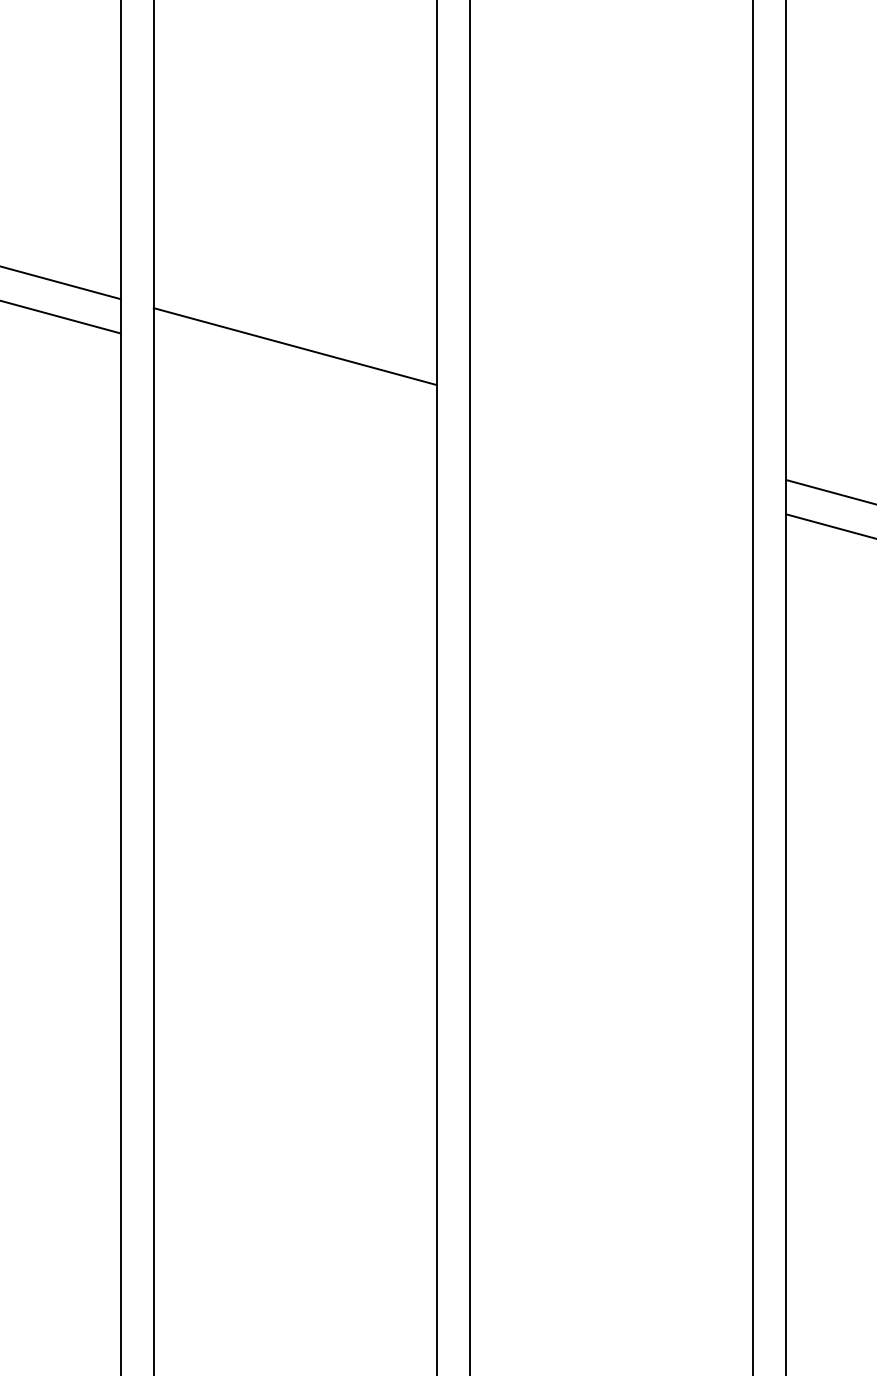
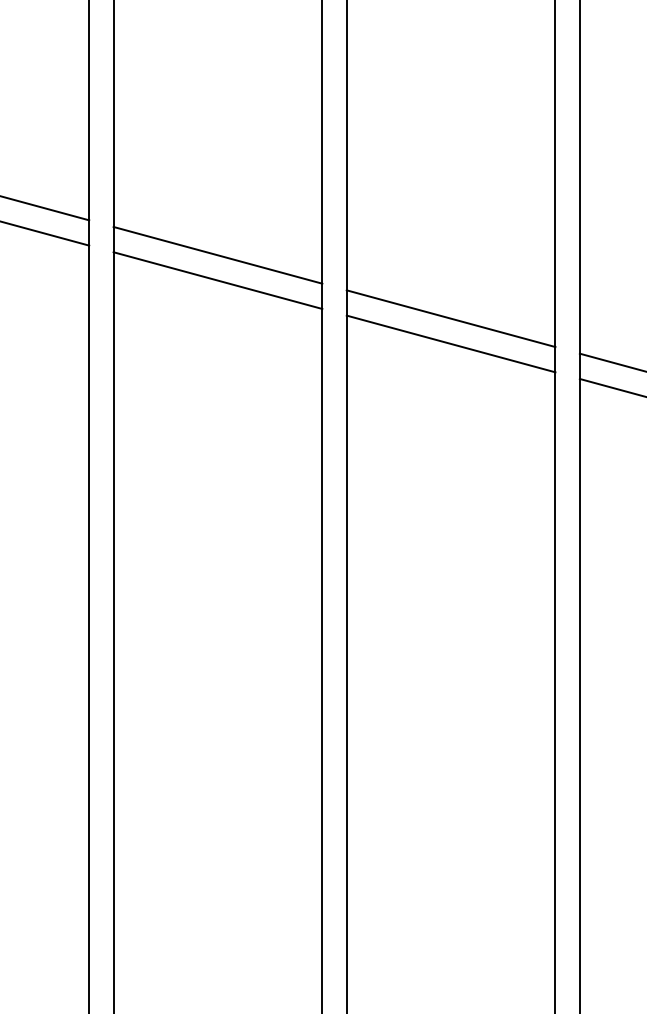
line: (294, 380) -> (217, 280), added
line: (611, 432) -> (451, 318), added
line: (611, 466) -> (451, 343), added

